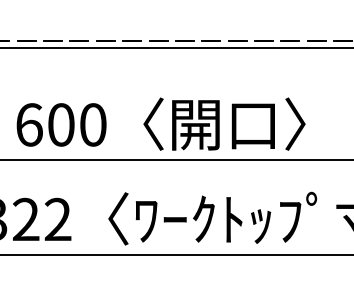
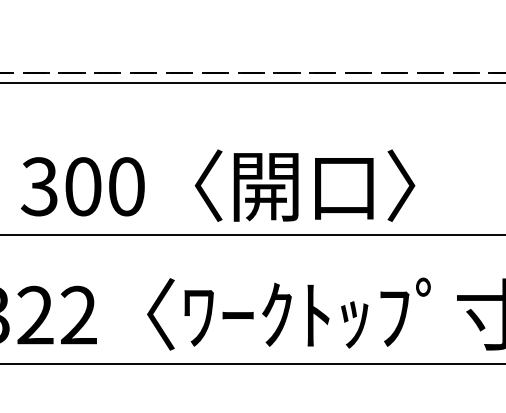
text: (29, 124) -> (39, 186), 600 -> 300

